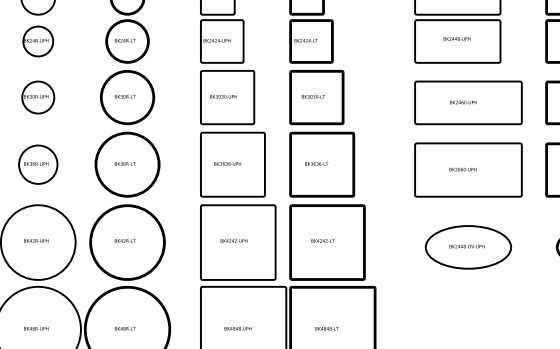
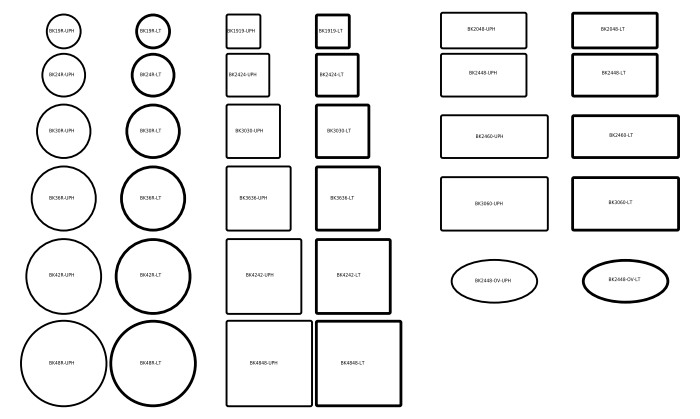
circle: (38, 40) -> (63, 74), size x1.43
circle: (38, 97) -> (63, 131), size x1.67
circle: (38, 164) -> (63, 198), size x1.67

